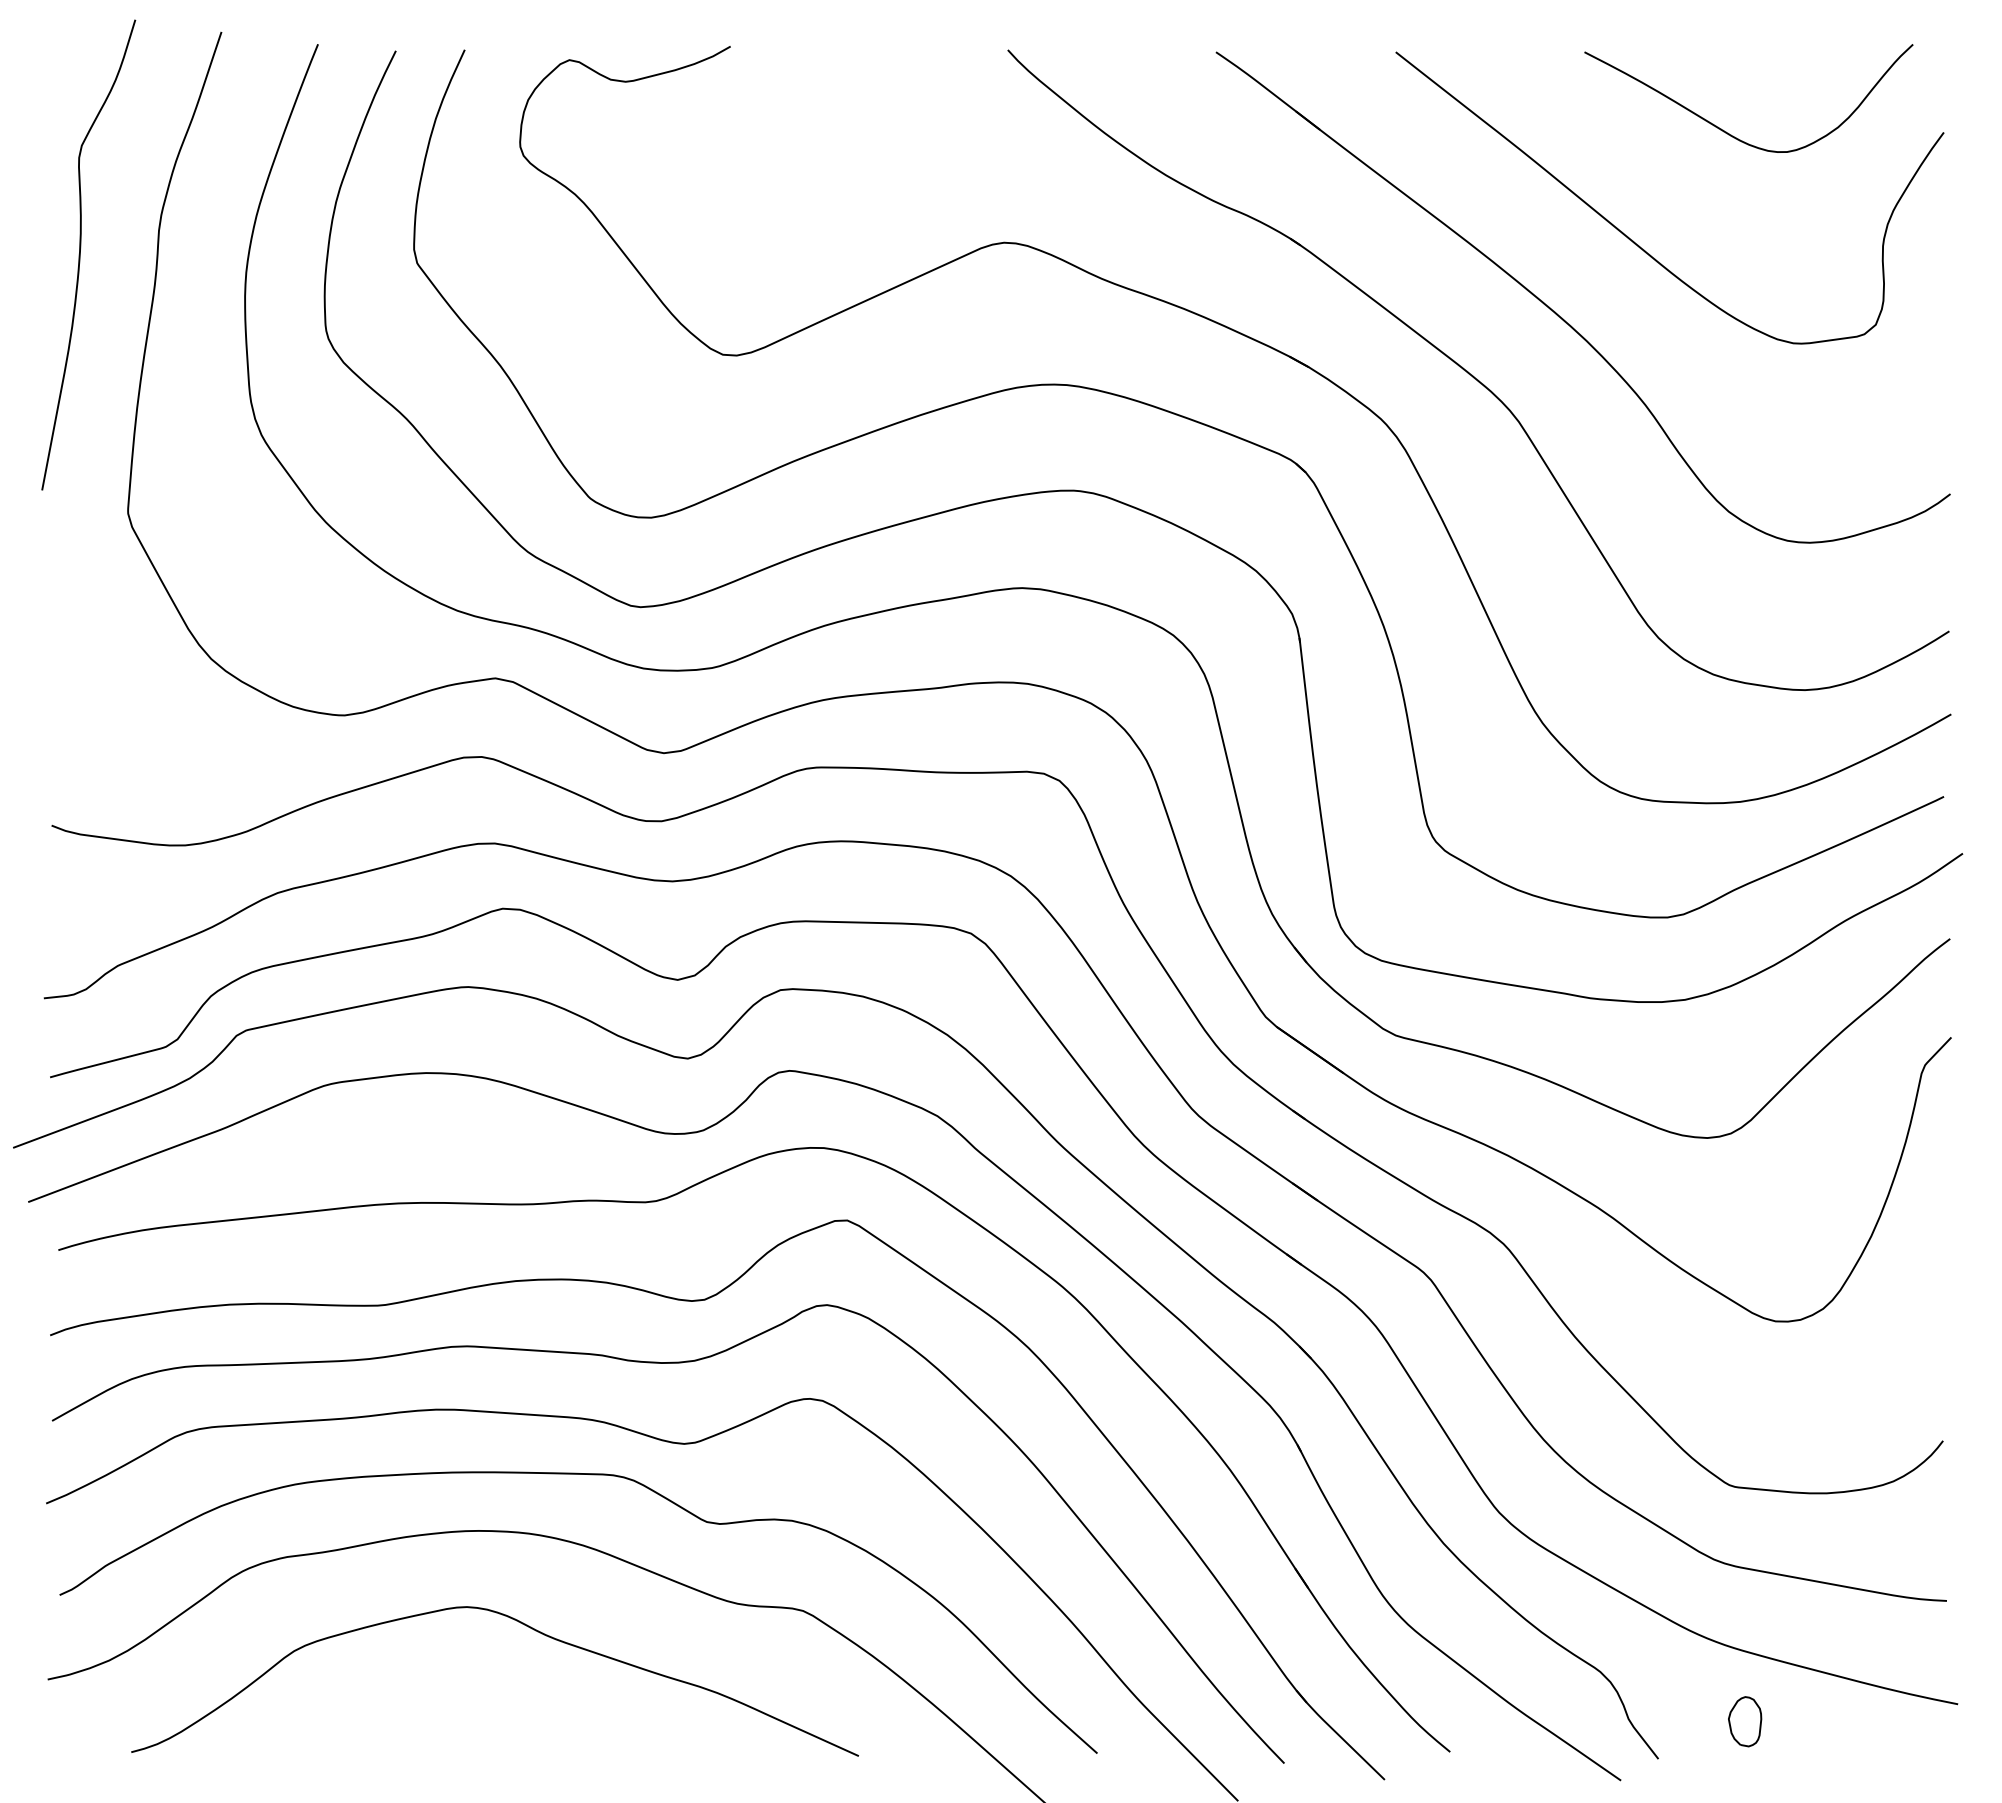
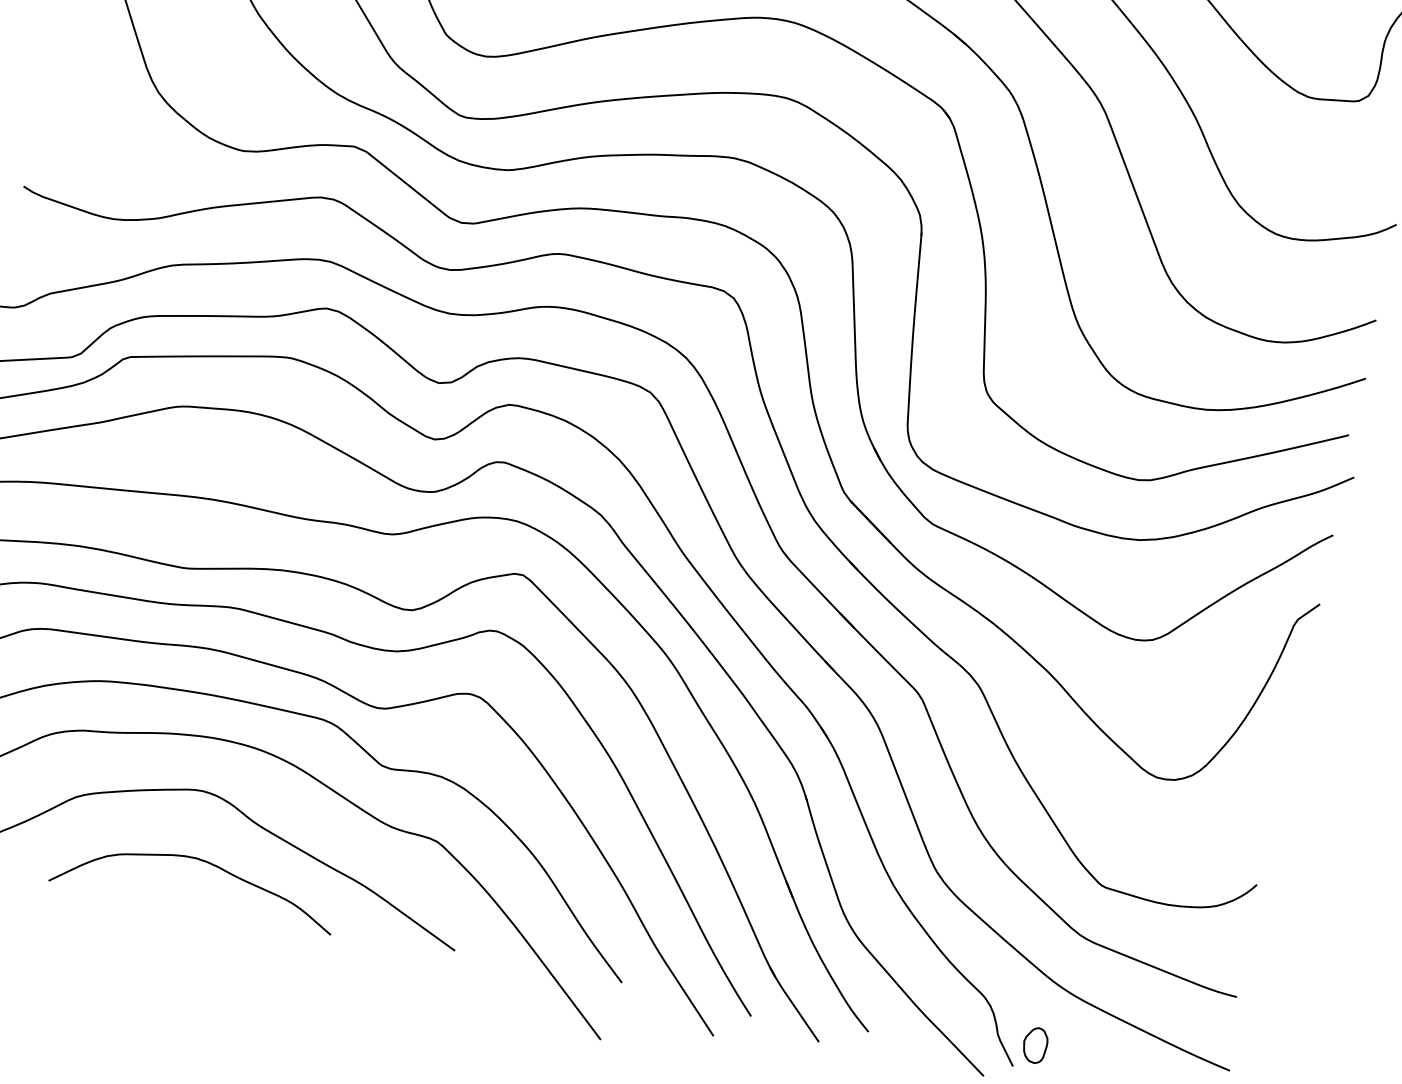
curve: (484, 1703) -> (201, 860), added
part: (1745, 1721) -> (1035, 1045), moved

